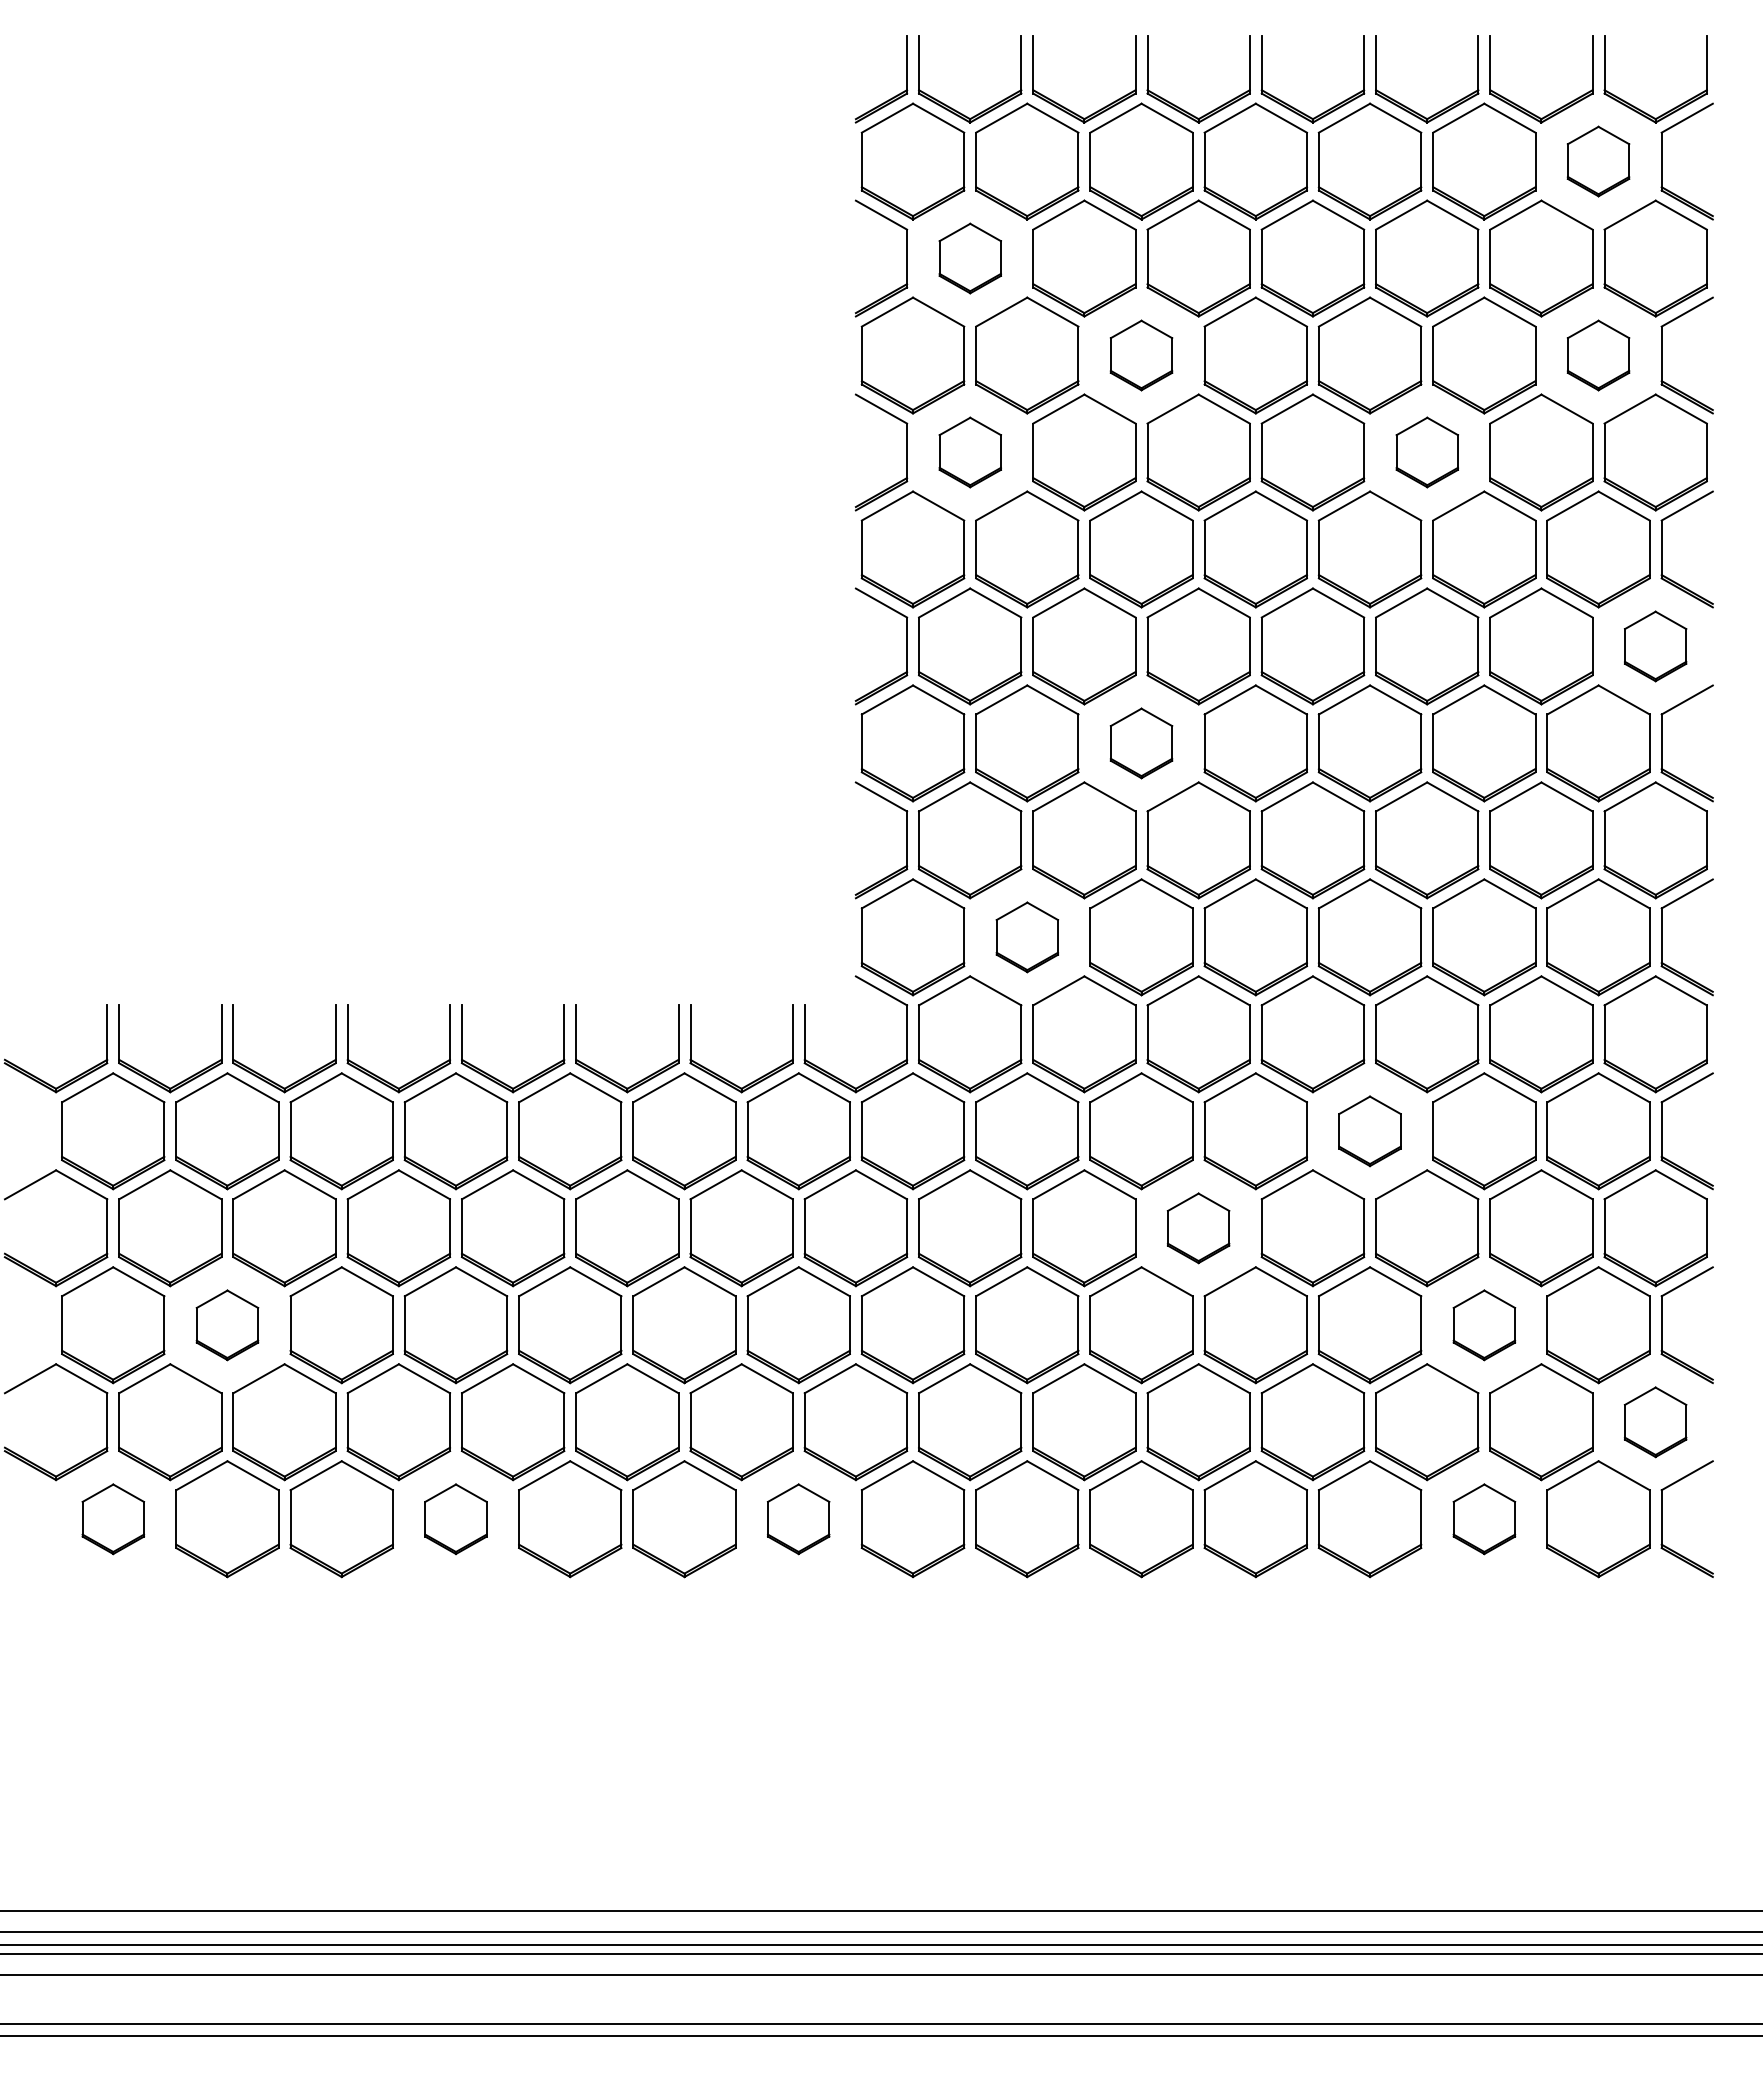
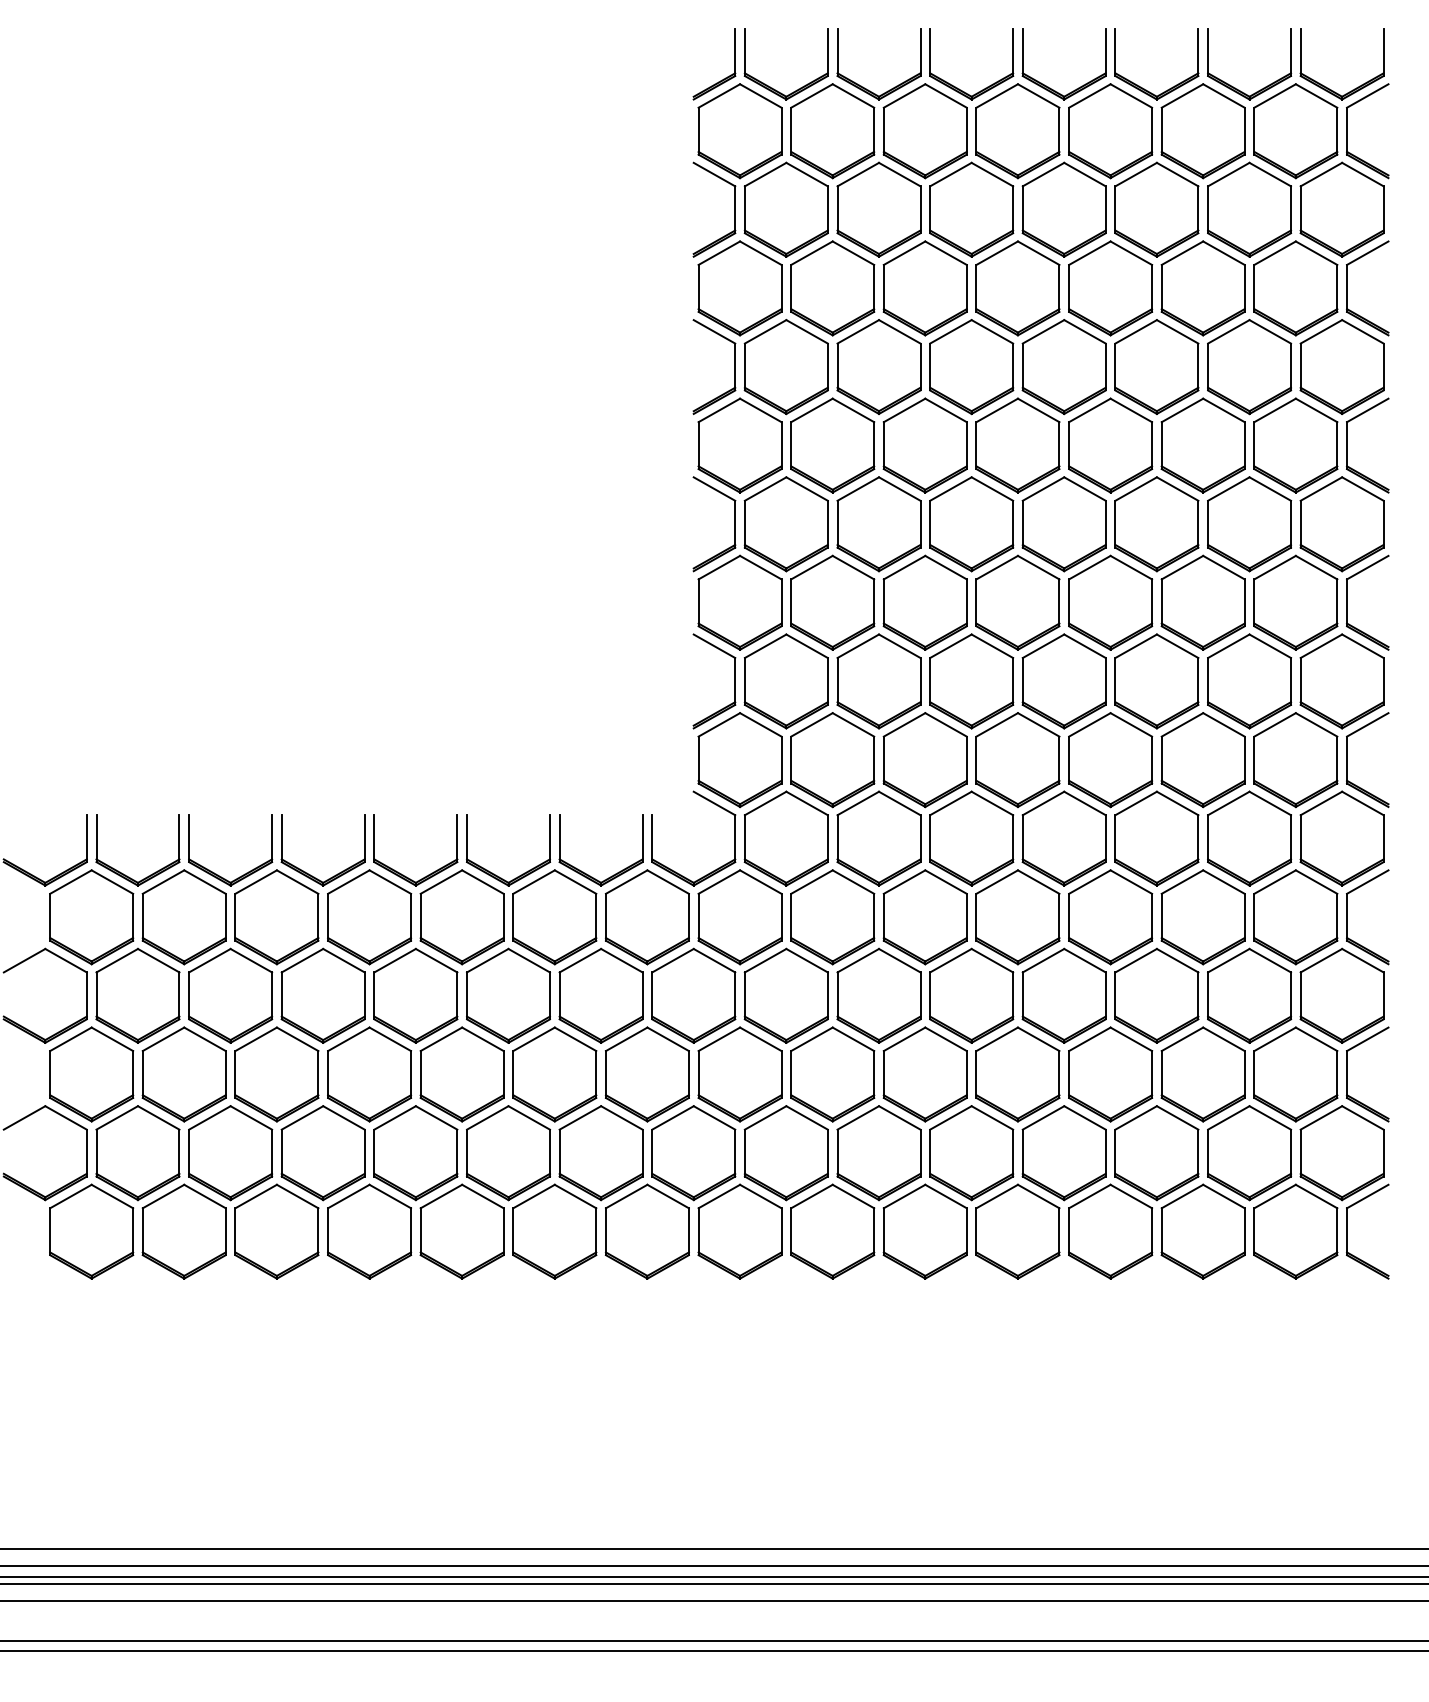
part: (1598, 161) -> (1295, 131), size x1.67
part: (970, 258) -> (786, 209), size x1.67
part: (1141, 355) -> (925, 288), size x1.67
part: (1598, 355) -> (1295, 288), size x1.67
part: (970, 452) -> (786, 367), size x1.67
part: (1427, 452) -> (1157, 367), size x1.67
part: (1655, 646) -> (1341, 524), size x1.67
part: (1141, 743) -> (925, 602), size x1.67
part: (1027, 937) -> (832, 760), size x1.67
part: (1369, 1131) -> (1110, 917), size x1.67
part: (1198, 1228) -> (971, 996), size x1.67
part: (227, 1325) -> (184, 1074), size x1.67
part: (1484, 1325) -> (1203, 1074), size x1.67
part: (1655, 1422) -> (1341, 1153), size x1.67
part: (113, 1519) -> (91, 1232), size x1.67
part: (455, 1519) -> (369, 1232), size x1.67
part: (798, 1519) -> (647, 1232), size x1.67
part: (1484, 1519) -> (1203, 1232), size x1.67

